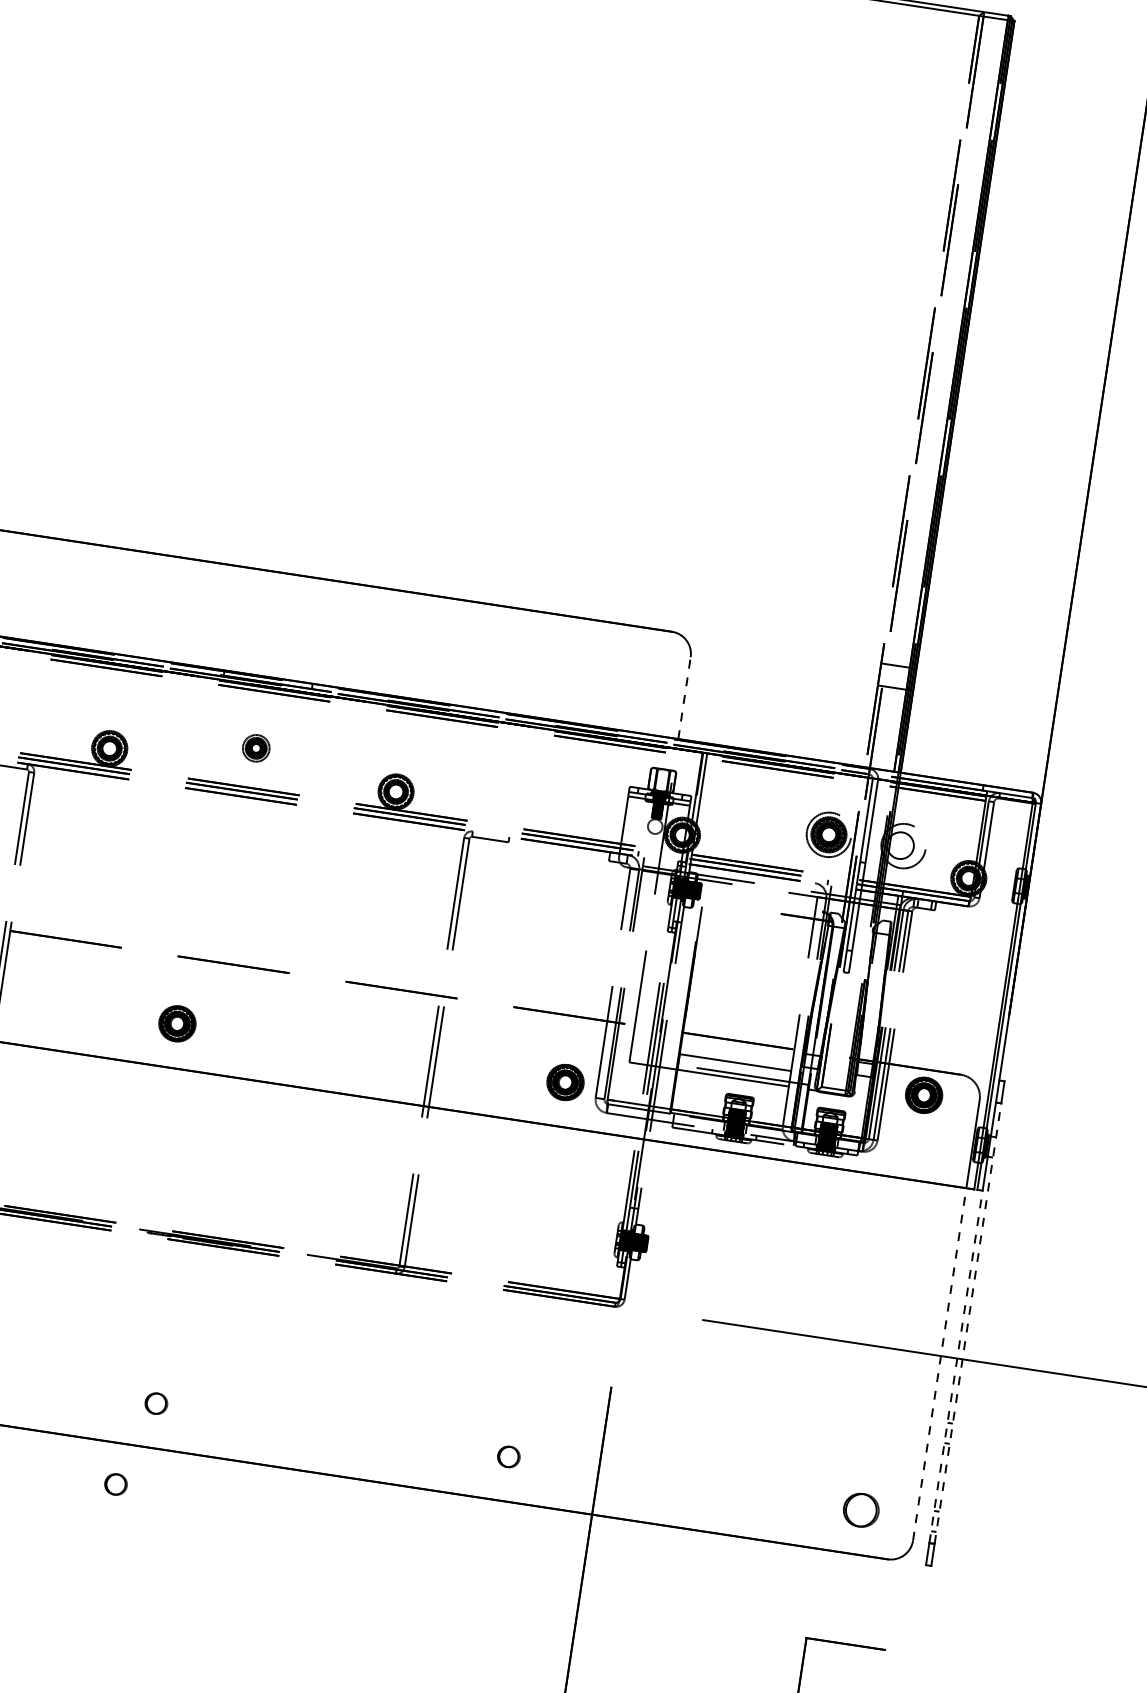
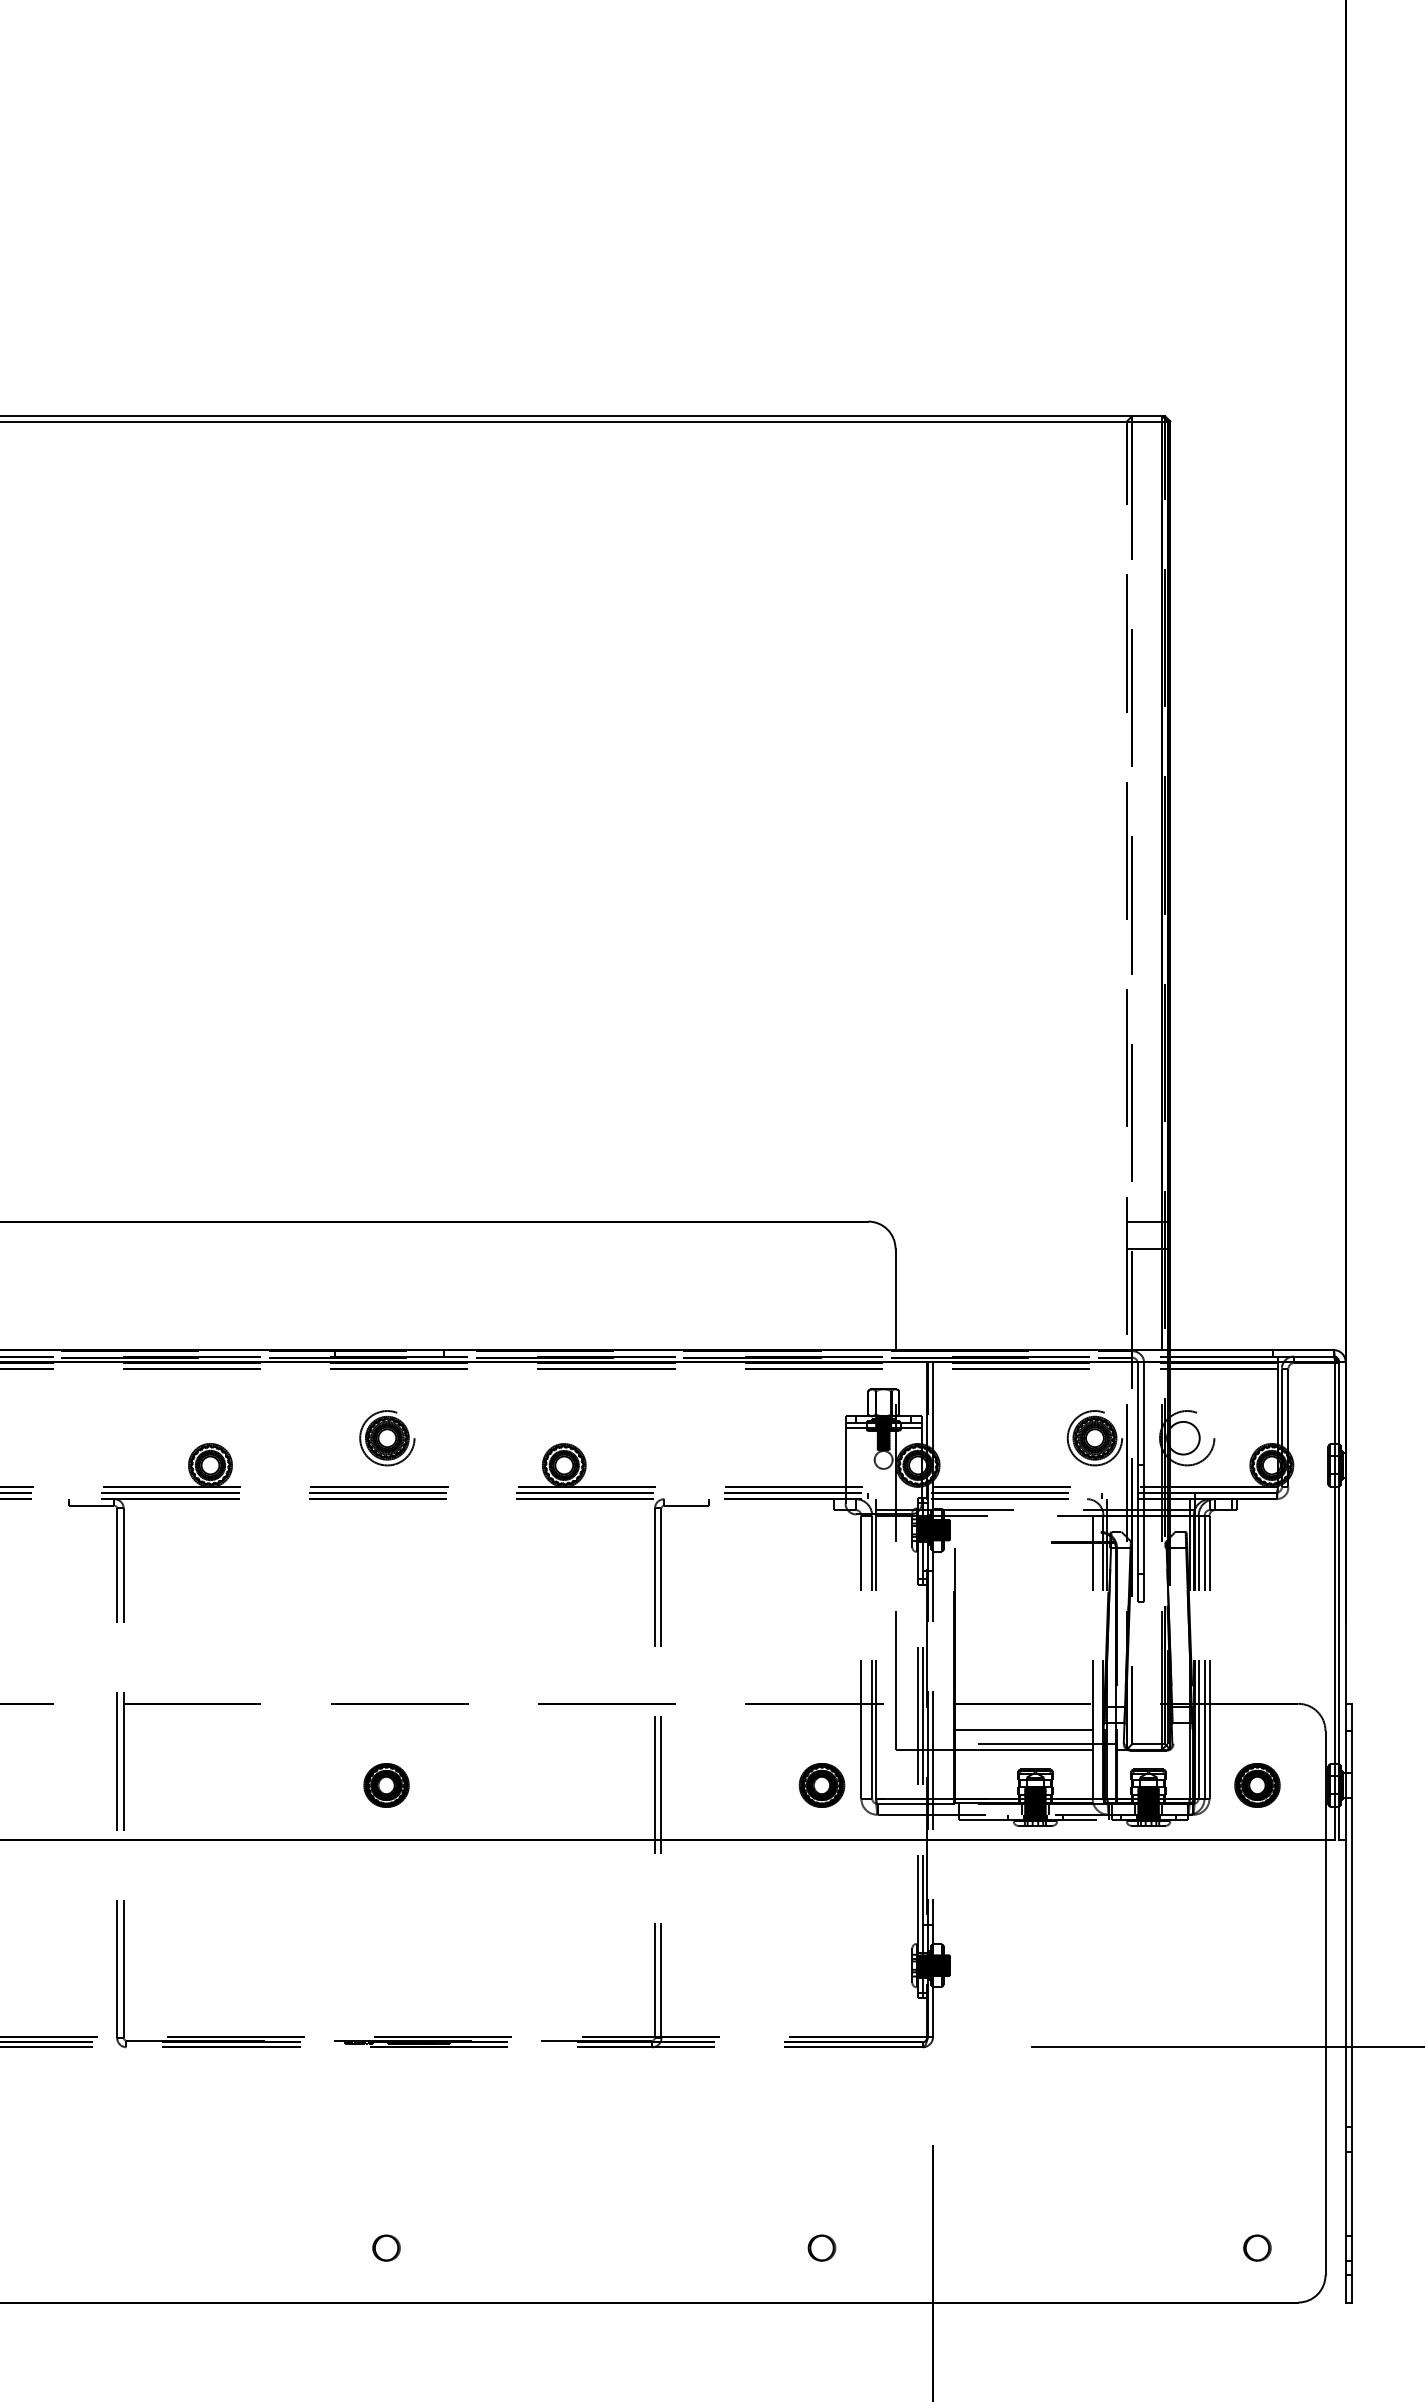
line: (684, 698) -> (895, 1299), dashed -> solid
part: (256, 748) -> (387, 1438), size x1.67
part: (177, 1023) -> (386, 1785), moved
part: (924, 1095) -> (1257, 1785), moved
line: (968, 1323) -> (1352, 2002), dashed -> solid
line: (939, 1364) -> (1325, 2057), dashed -> solid
line: (955, 1366) -> (1345, 2057), dashed -> solid
part: (116, 1483) -> (352, 2352), removed
part: (861, 1509) -> (1257, 2247), size x0.62

